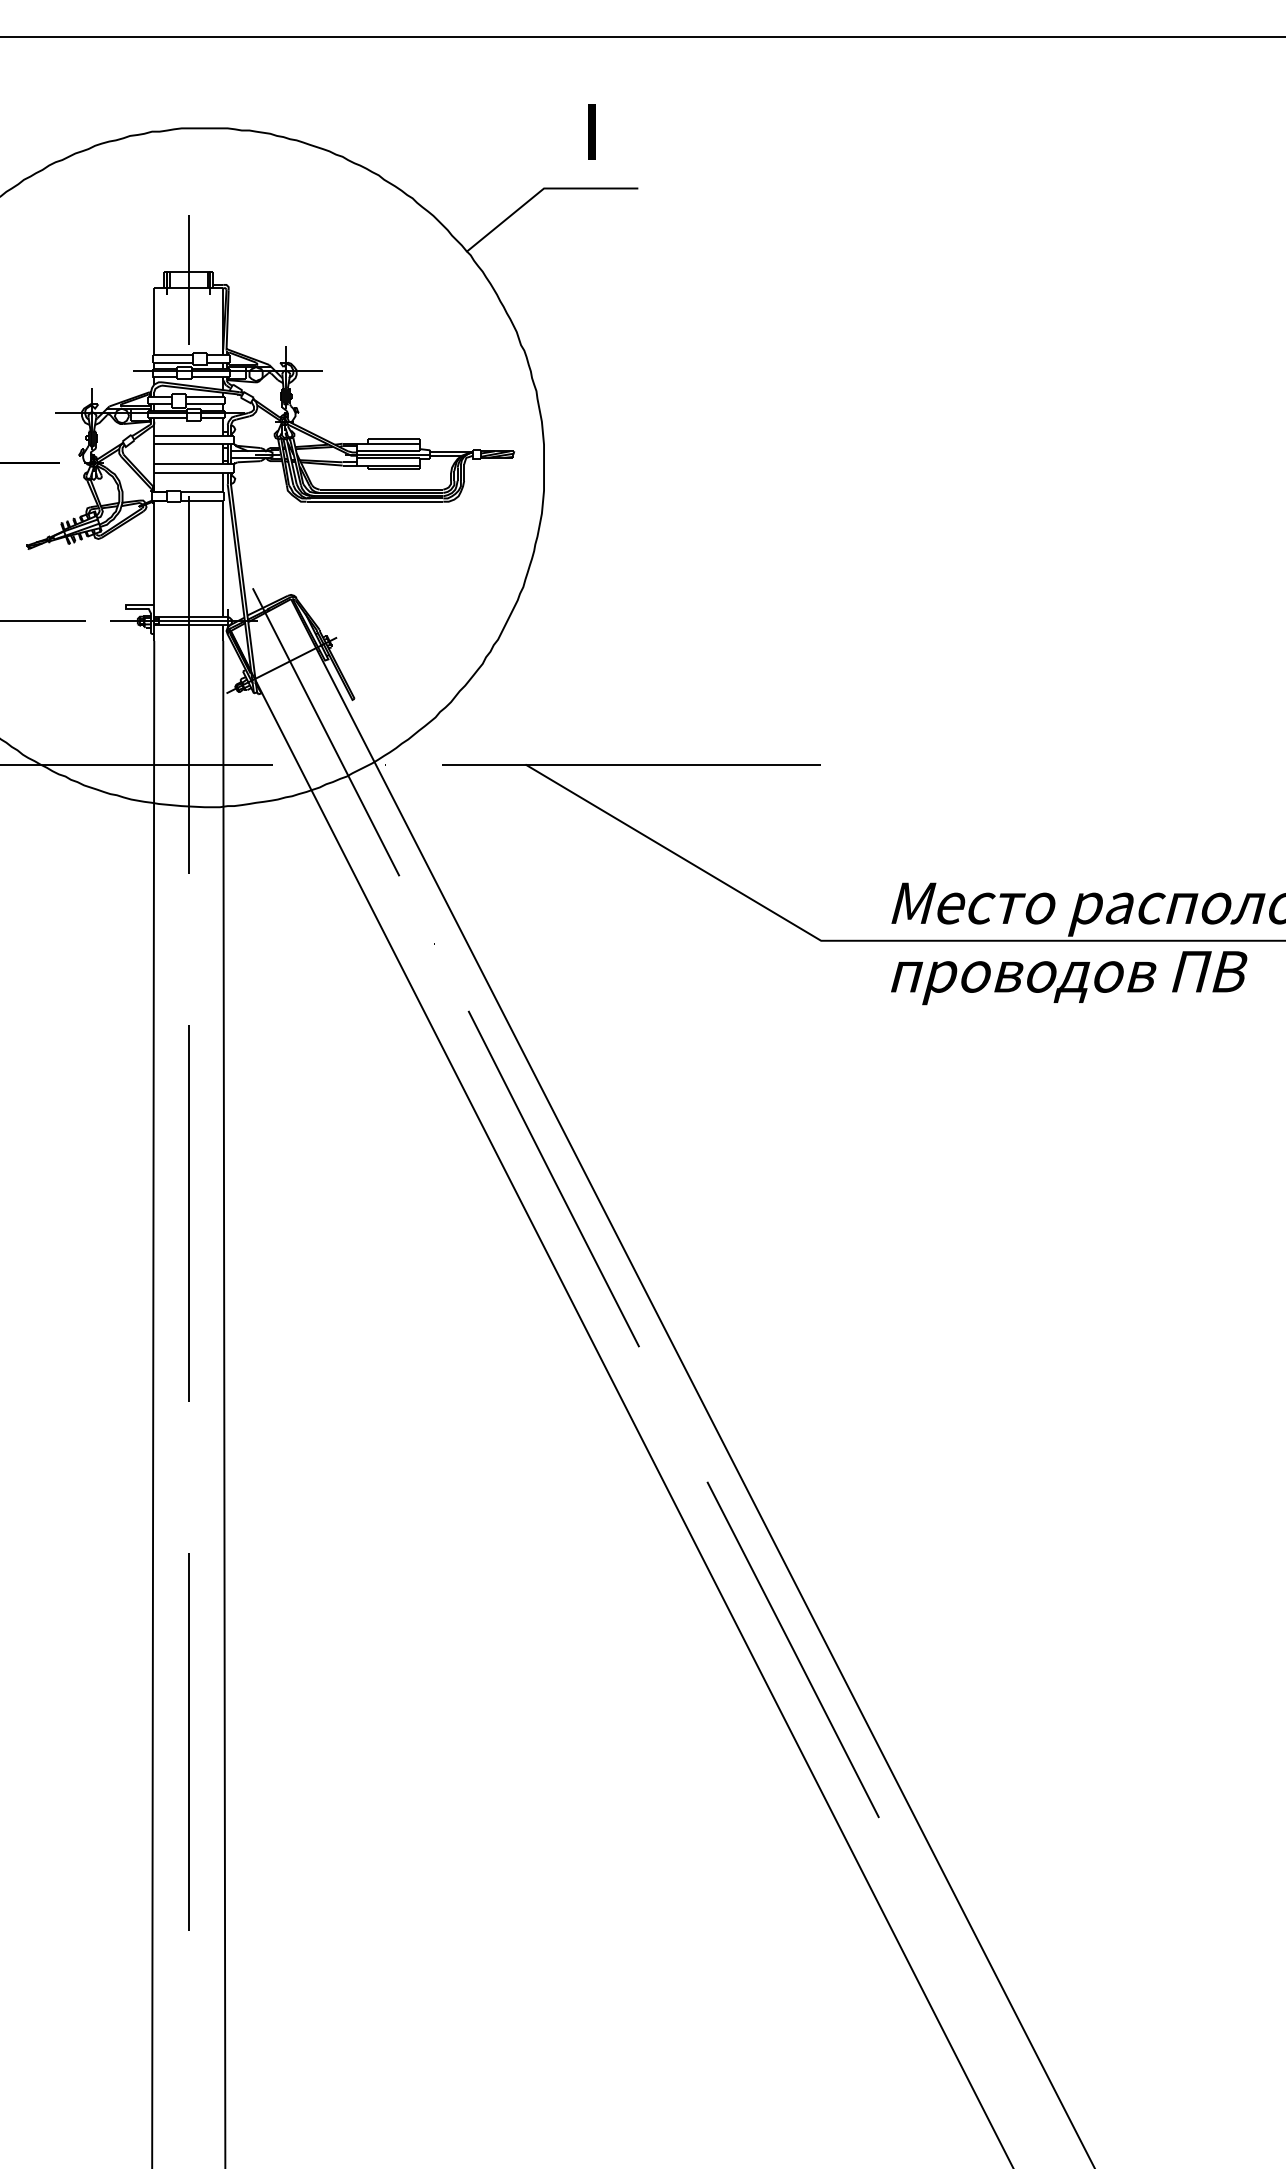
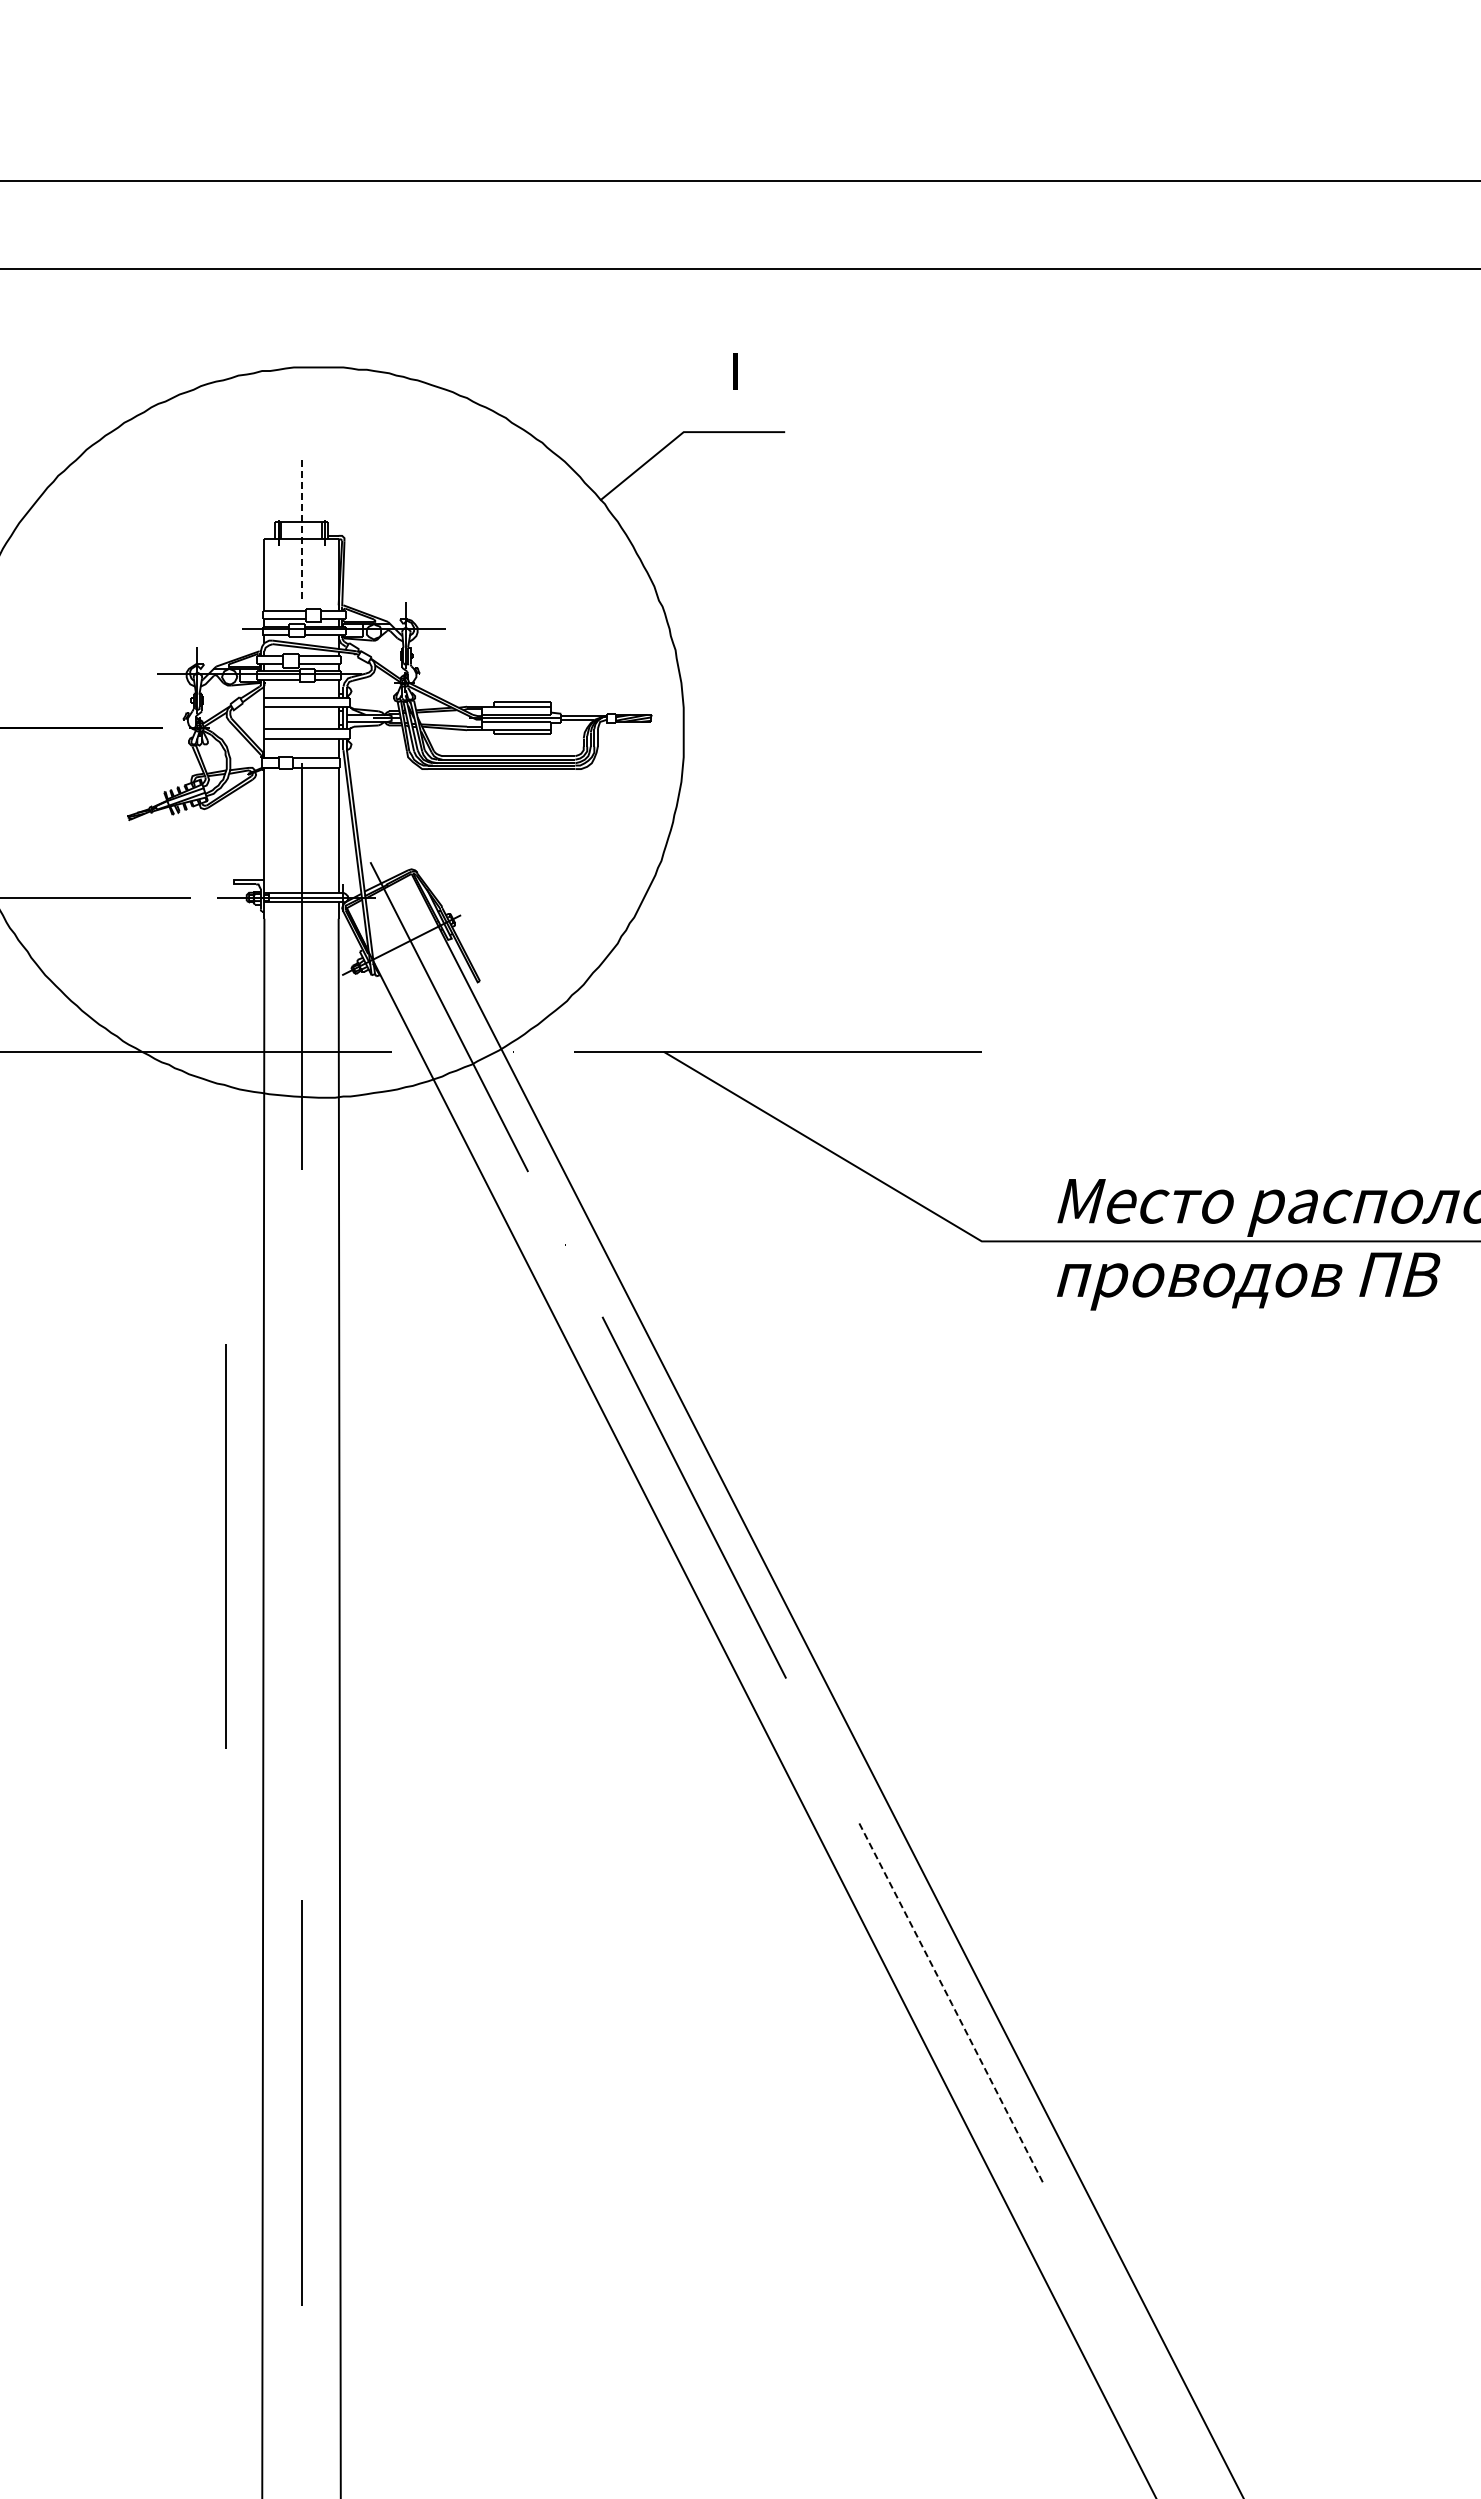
part: (591, 132) -> (734, 371), size x0.6
line: (189, 280) -> (302, 531), solid -> dashed
line: (188, 1213) -> (225, 1546), moved
line: (793, 1650) -> (952, 2004), solid -> dashed

